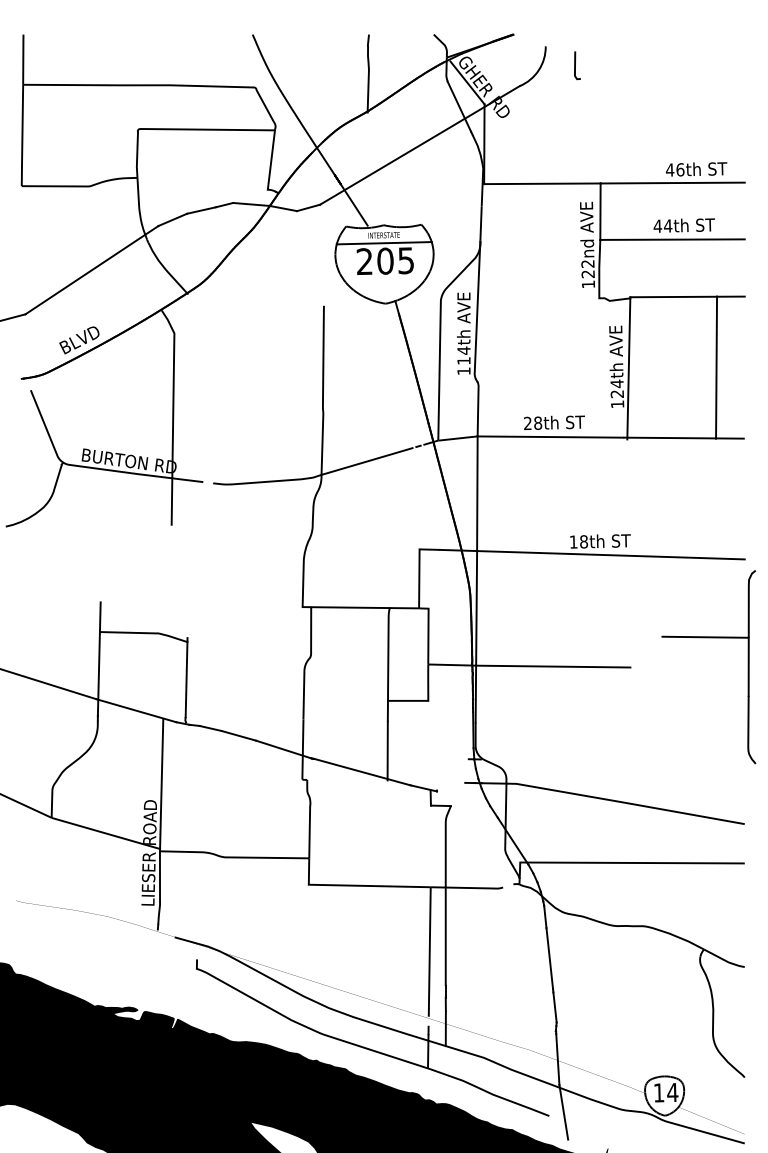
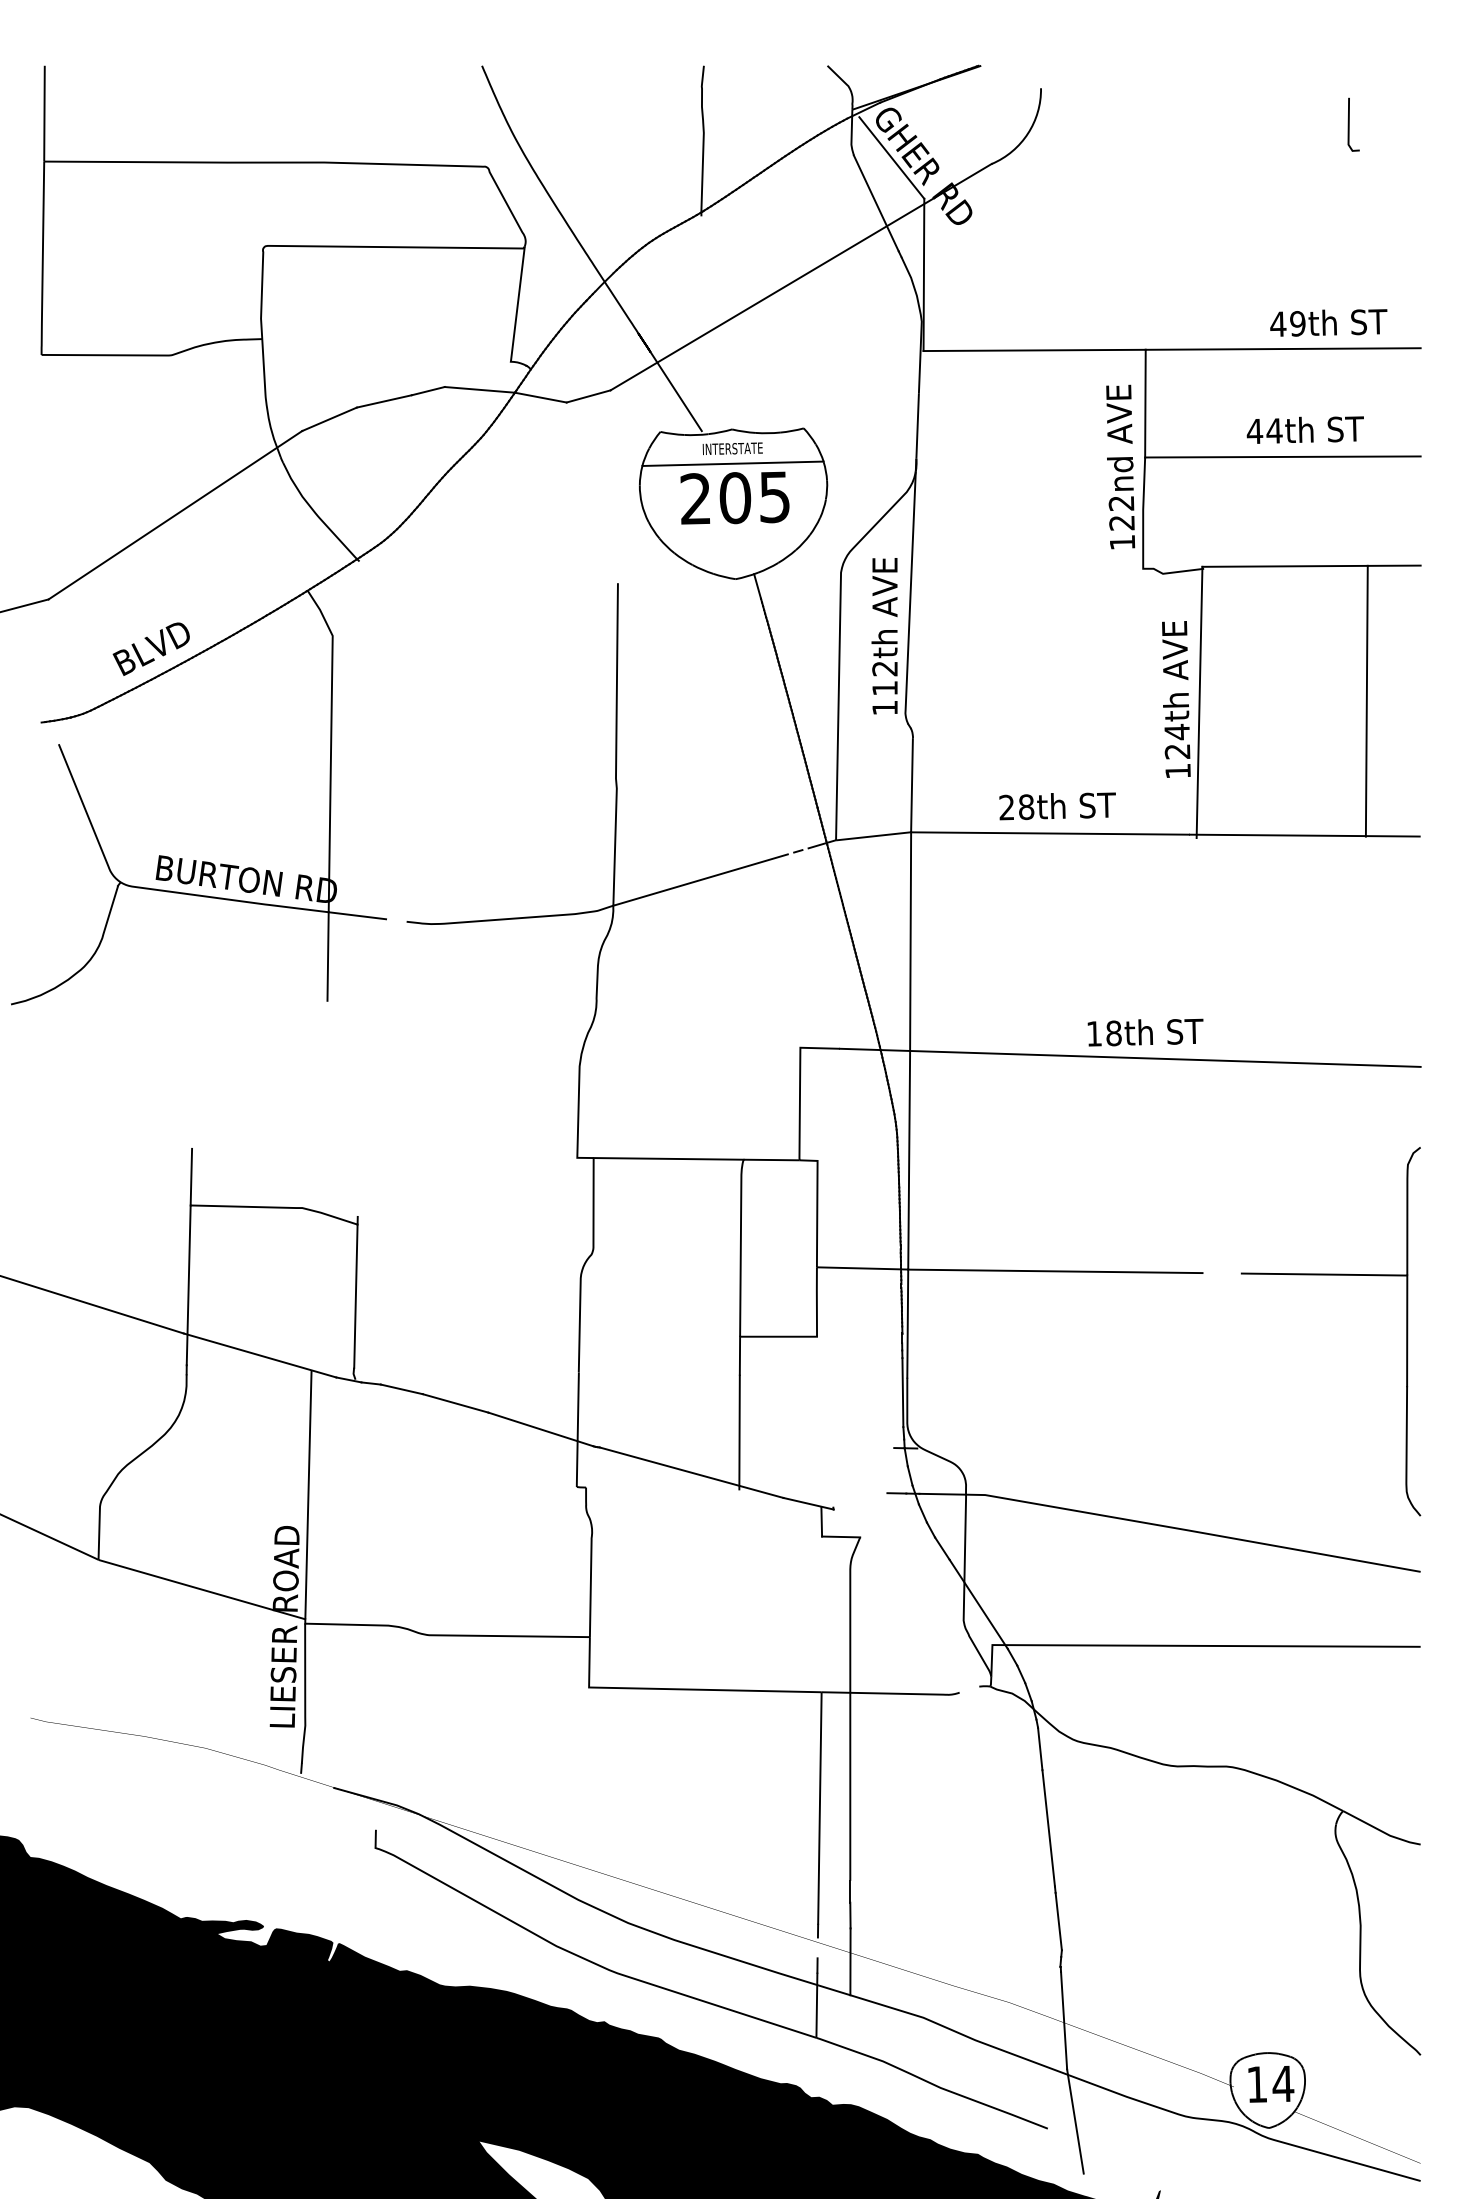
line: (575, 65) -> (1349, 124), moved
text: (680, 169) -> (1298, 323), 46th -> 49th
text: (463, 350) -> (884, 668), 114th -> 112th
part: (708, 638) -> (1330, 1276), moved

